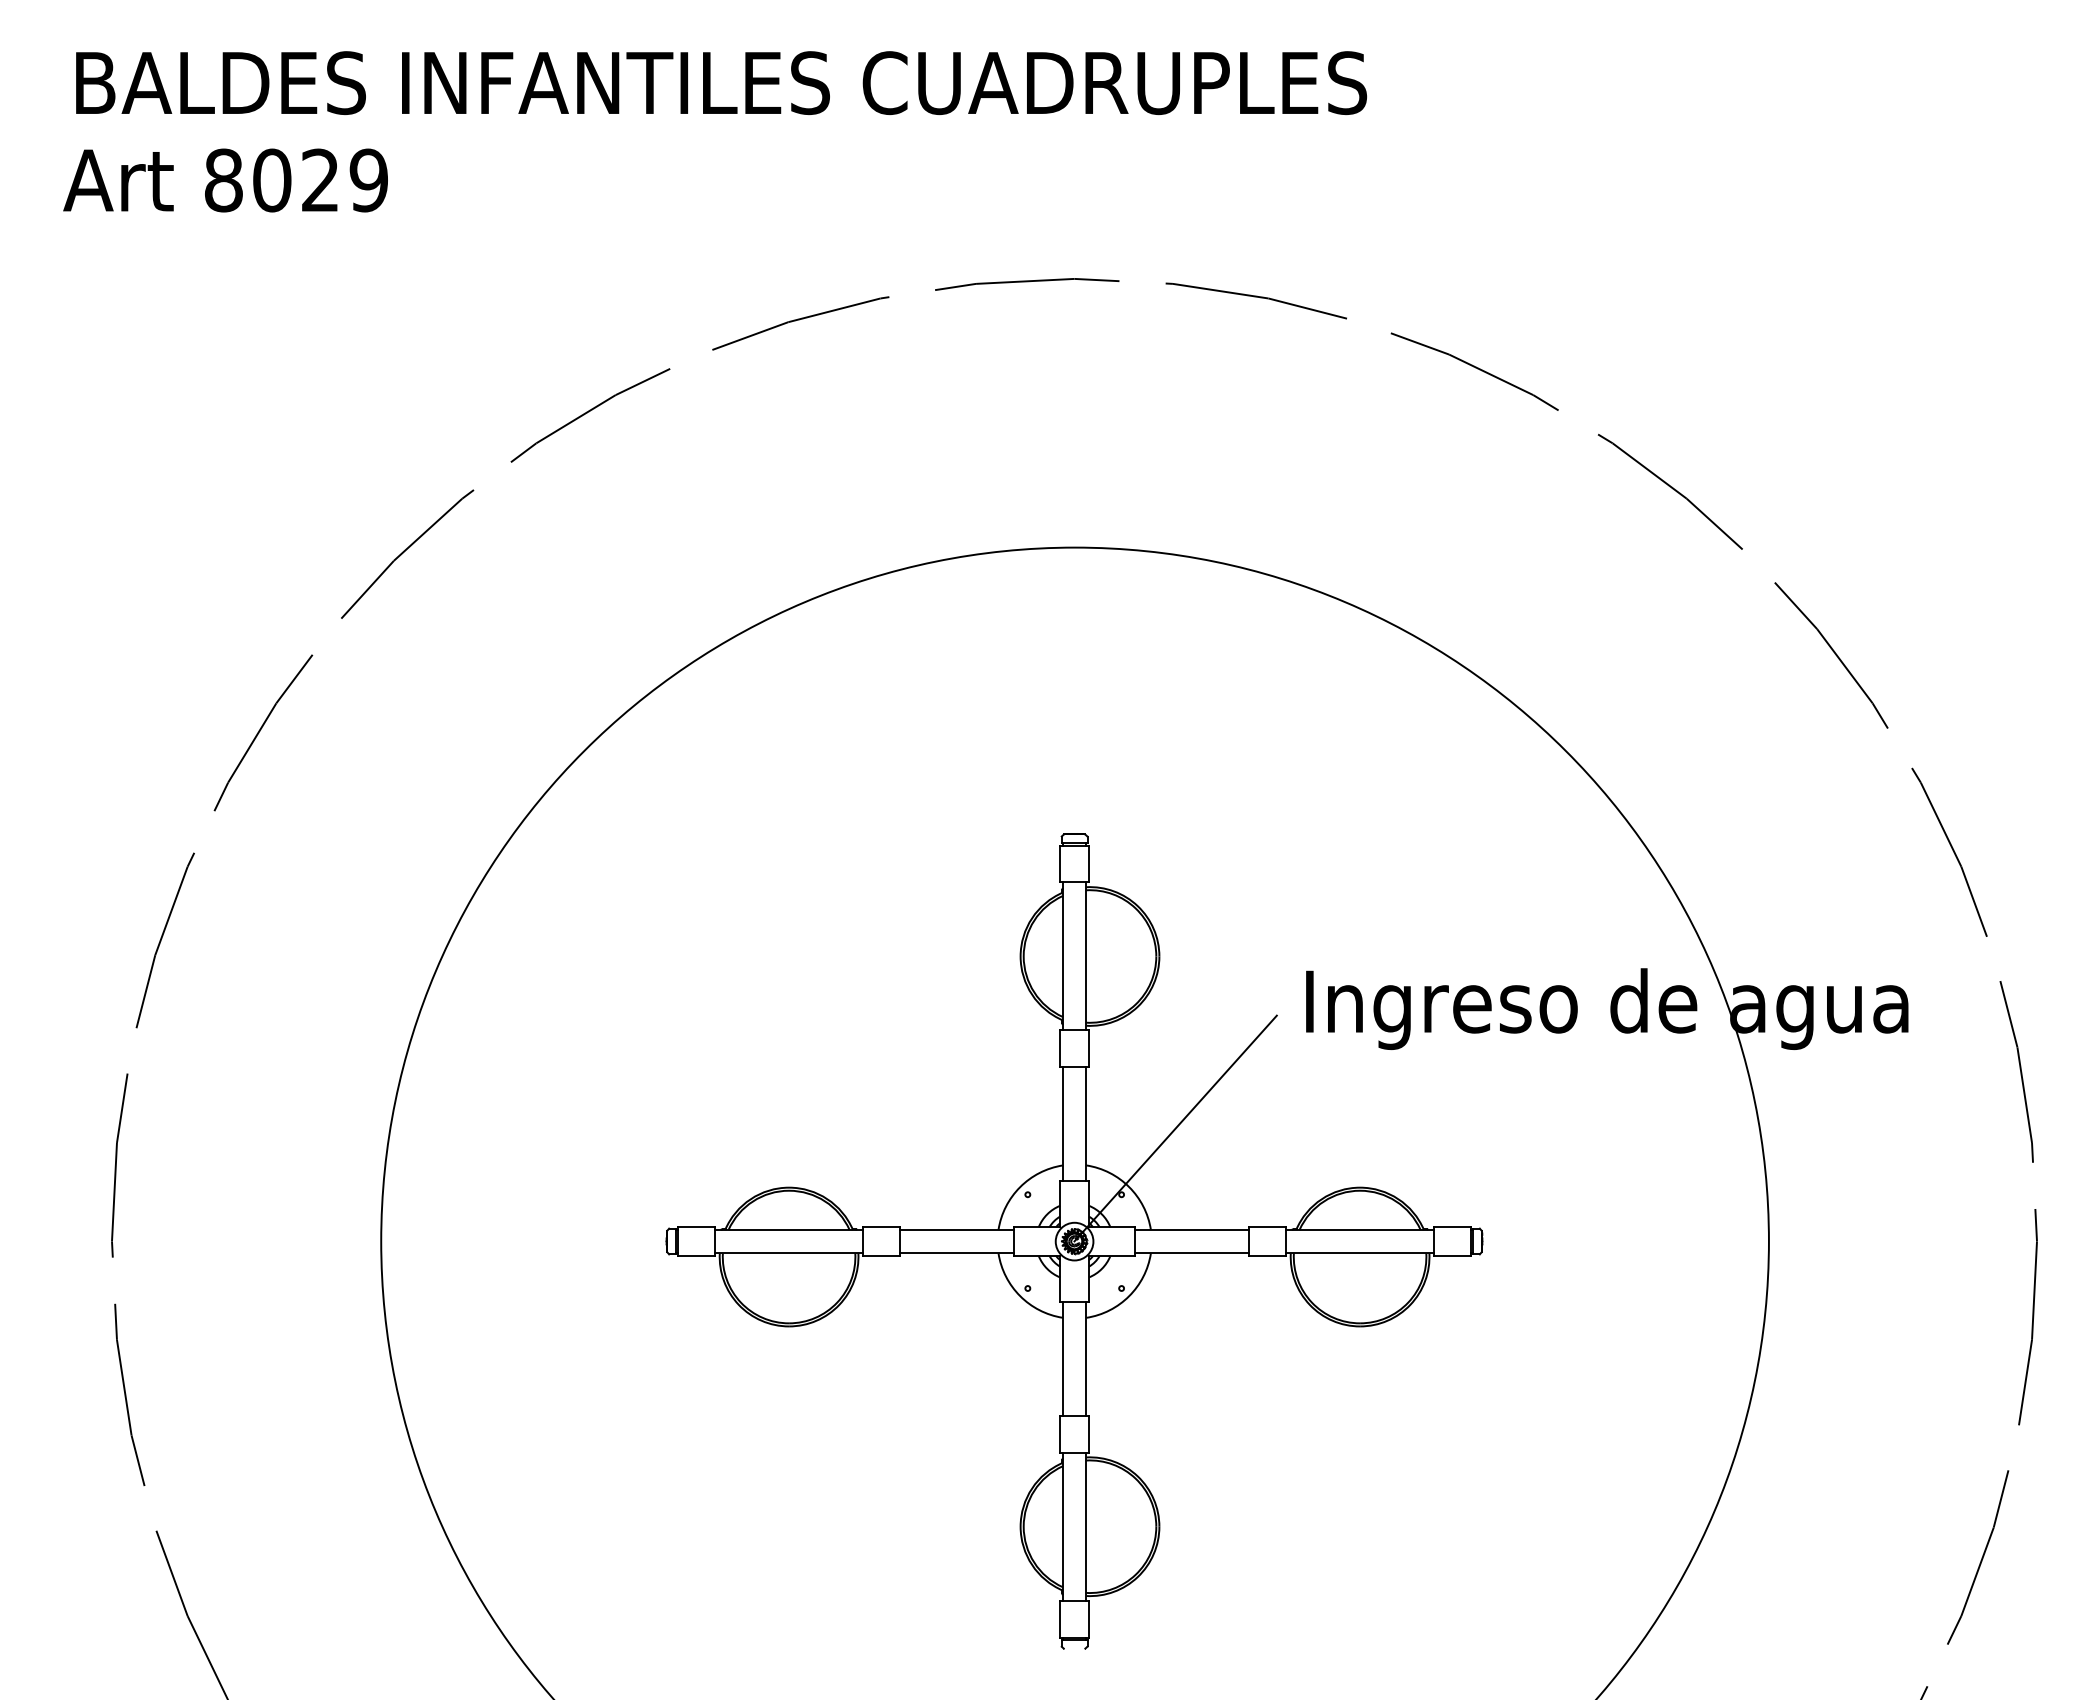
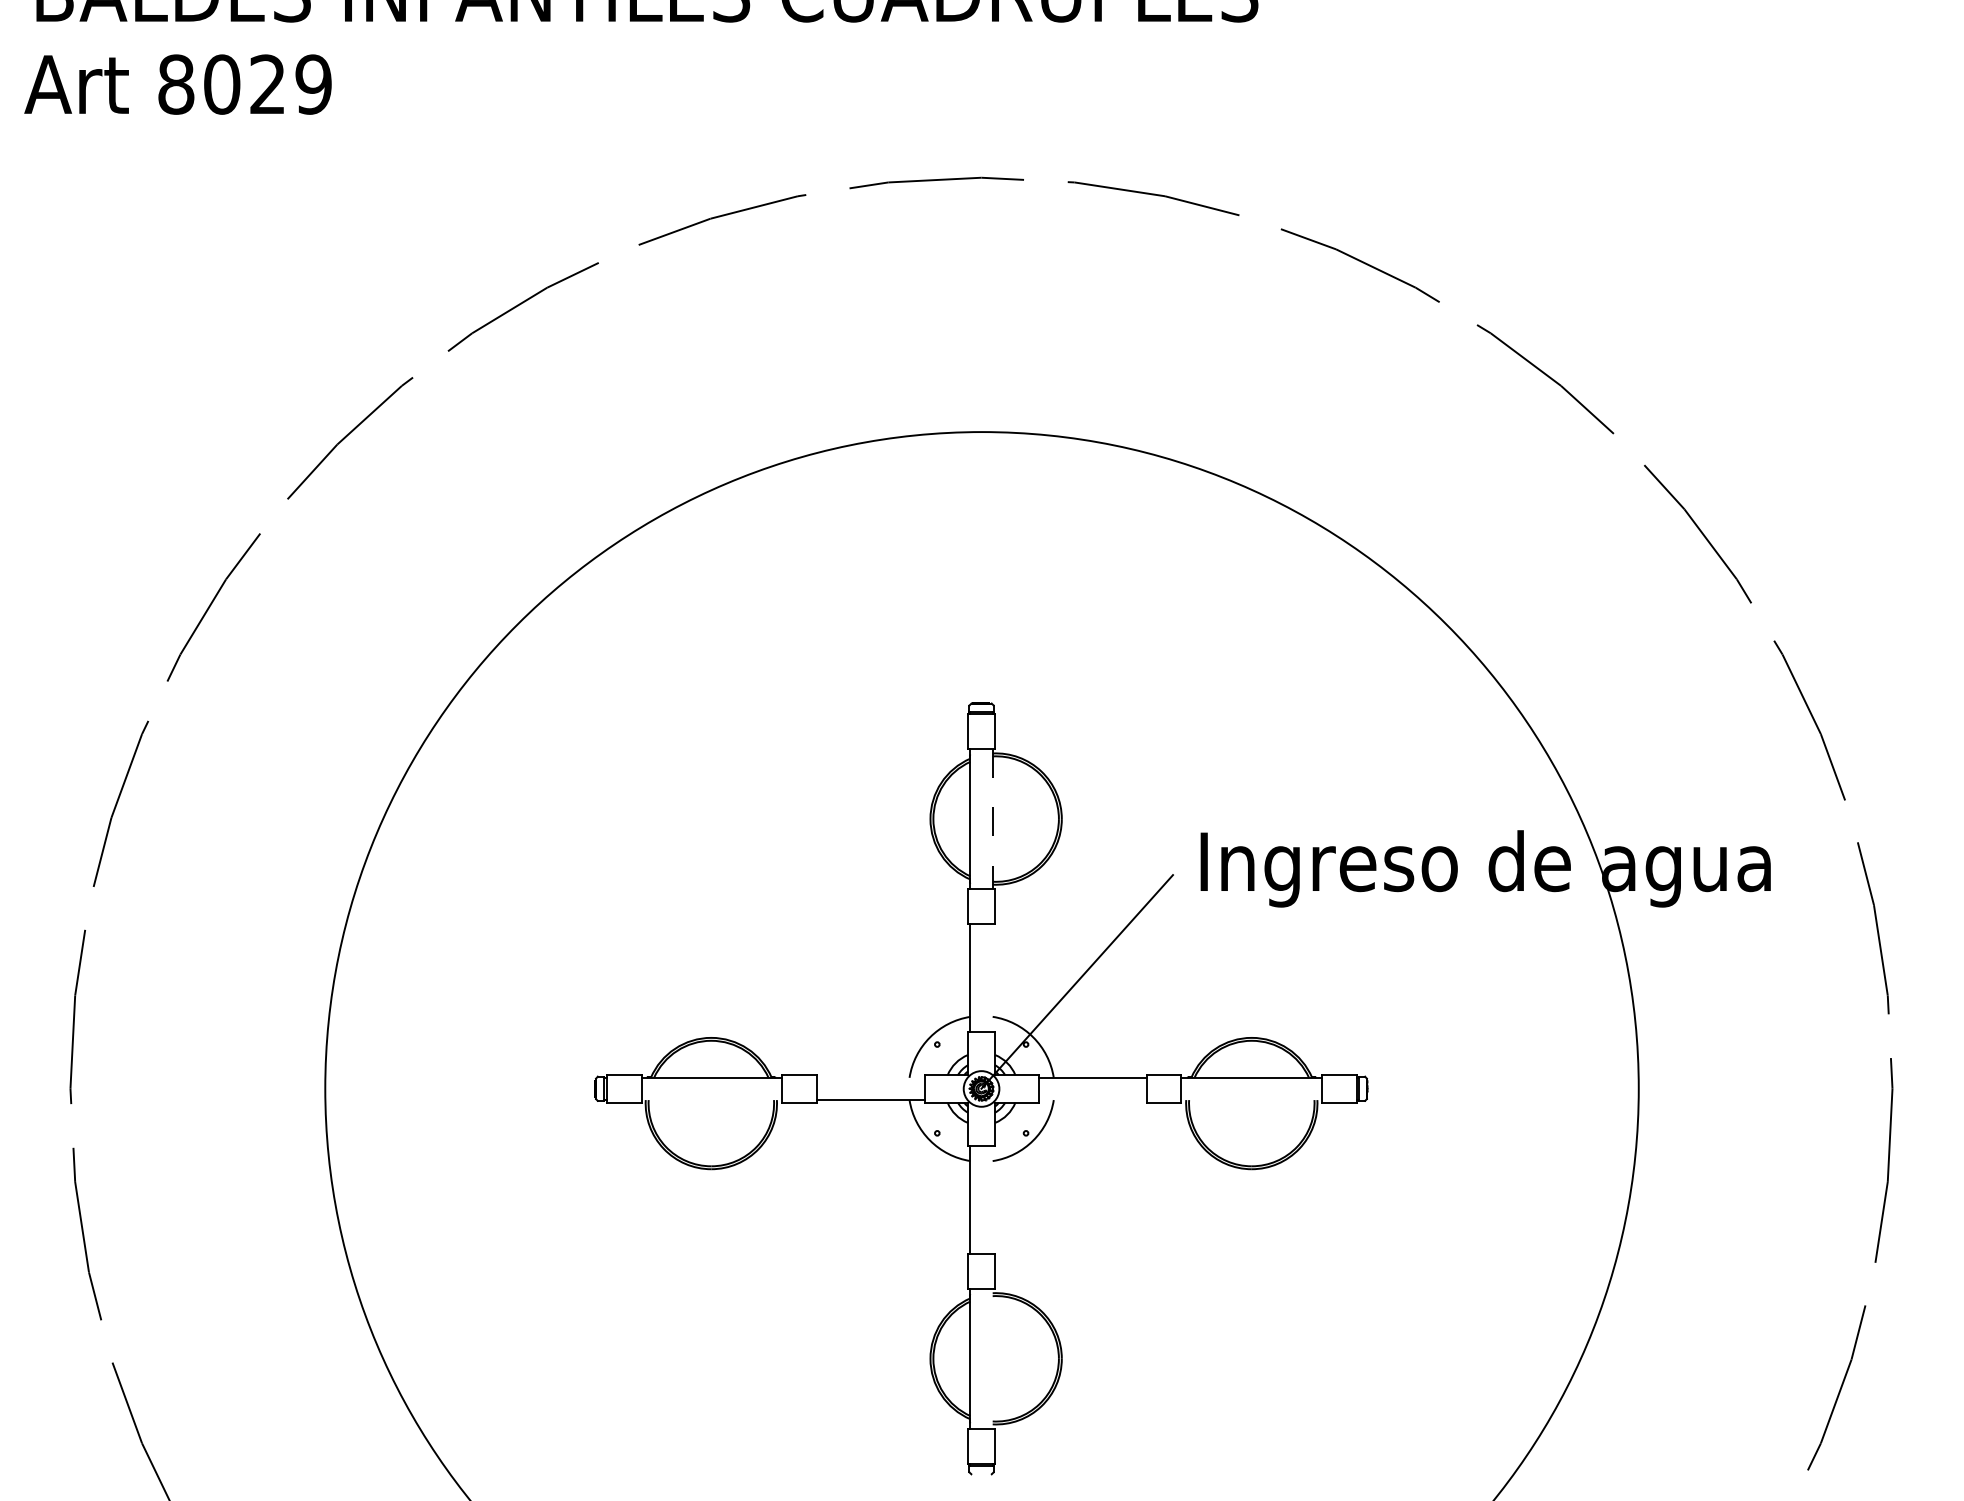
line: (1086, 956) -> (992, 819), solid -> dashed
line: (1086, 1124) -> (992, 978), removed
line: (957, 1229) -> (870, 1077), removed
line: (789, 1253) -> (711, 1100), removed
line: (1191, 1253) -> (1092, 1100), removed
line: (1359, 1253) -> (1251, 1100), removed
line: (1086, 1358) -> (992, 1199), removed
line: (1086, 1526) -> (992, 1358), removed

